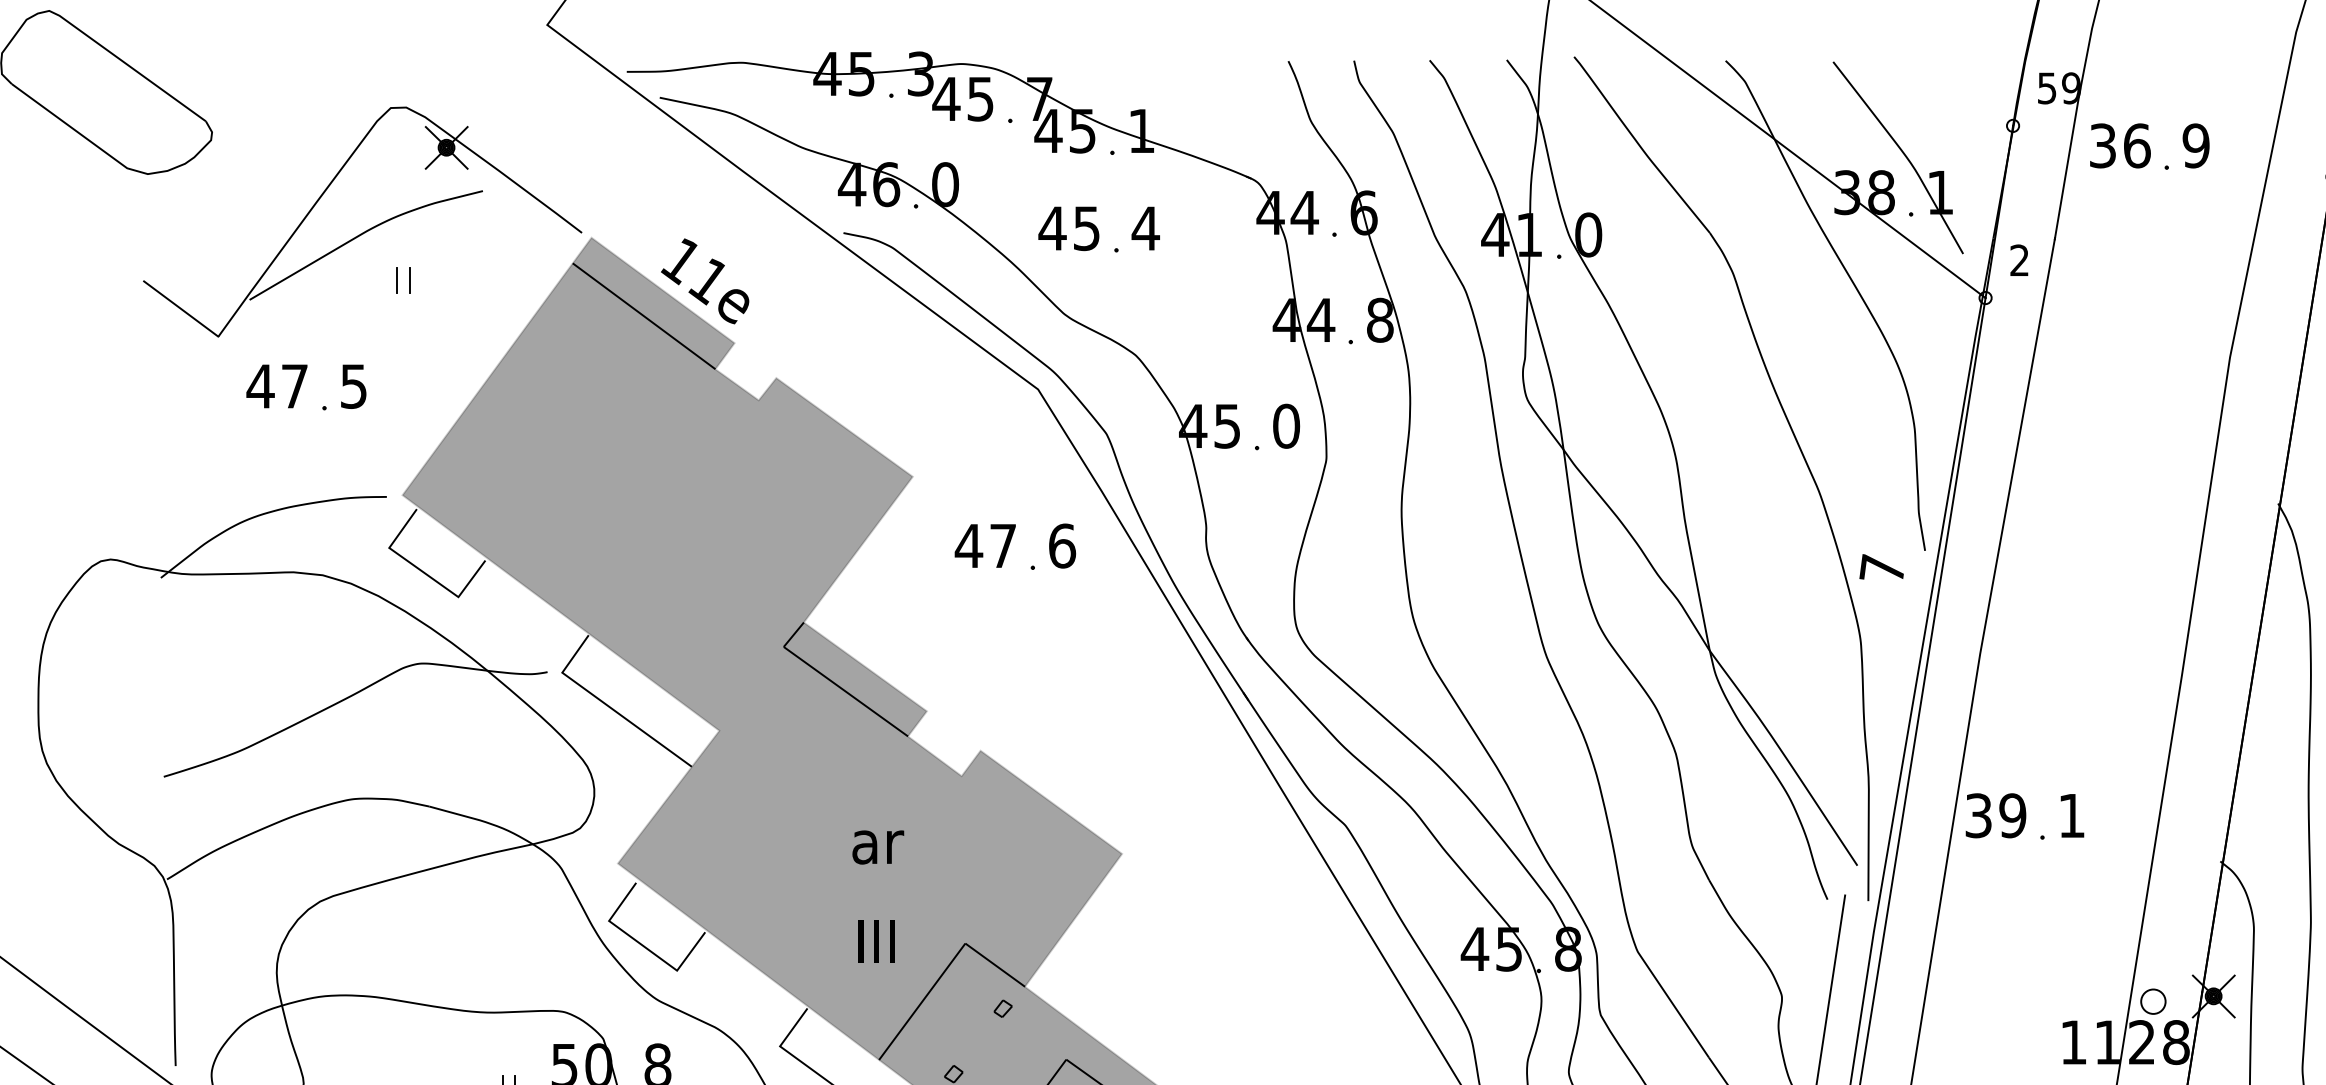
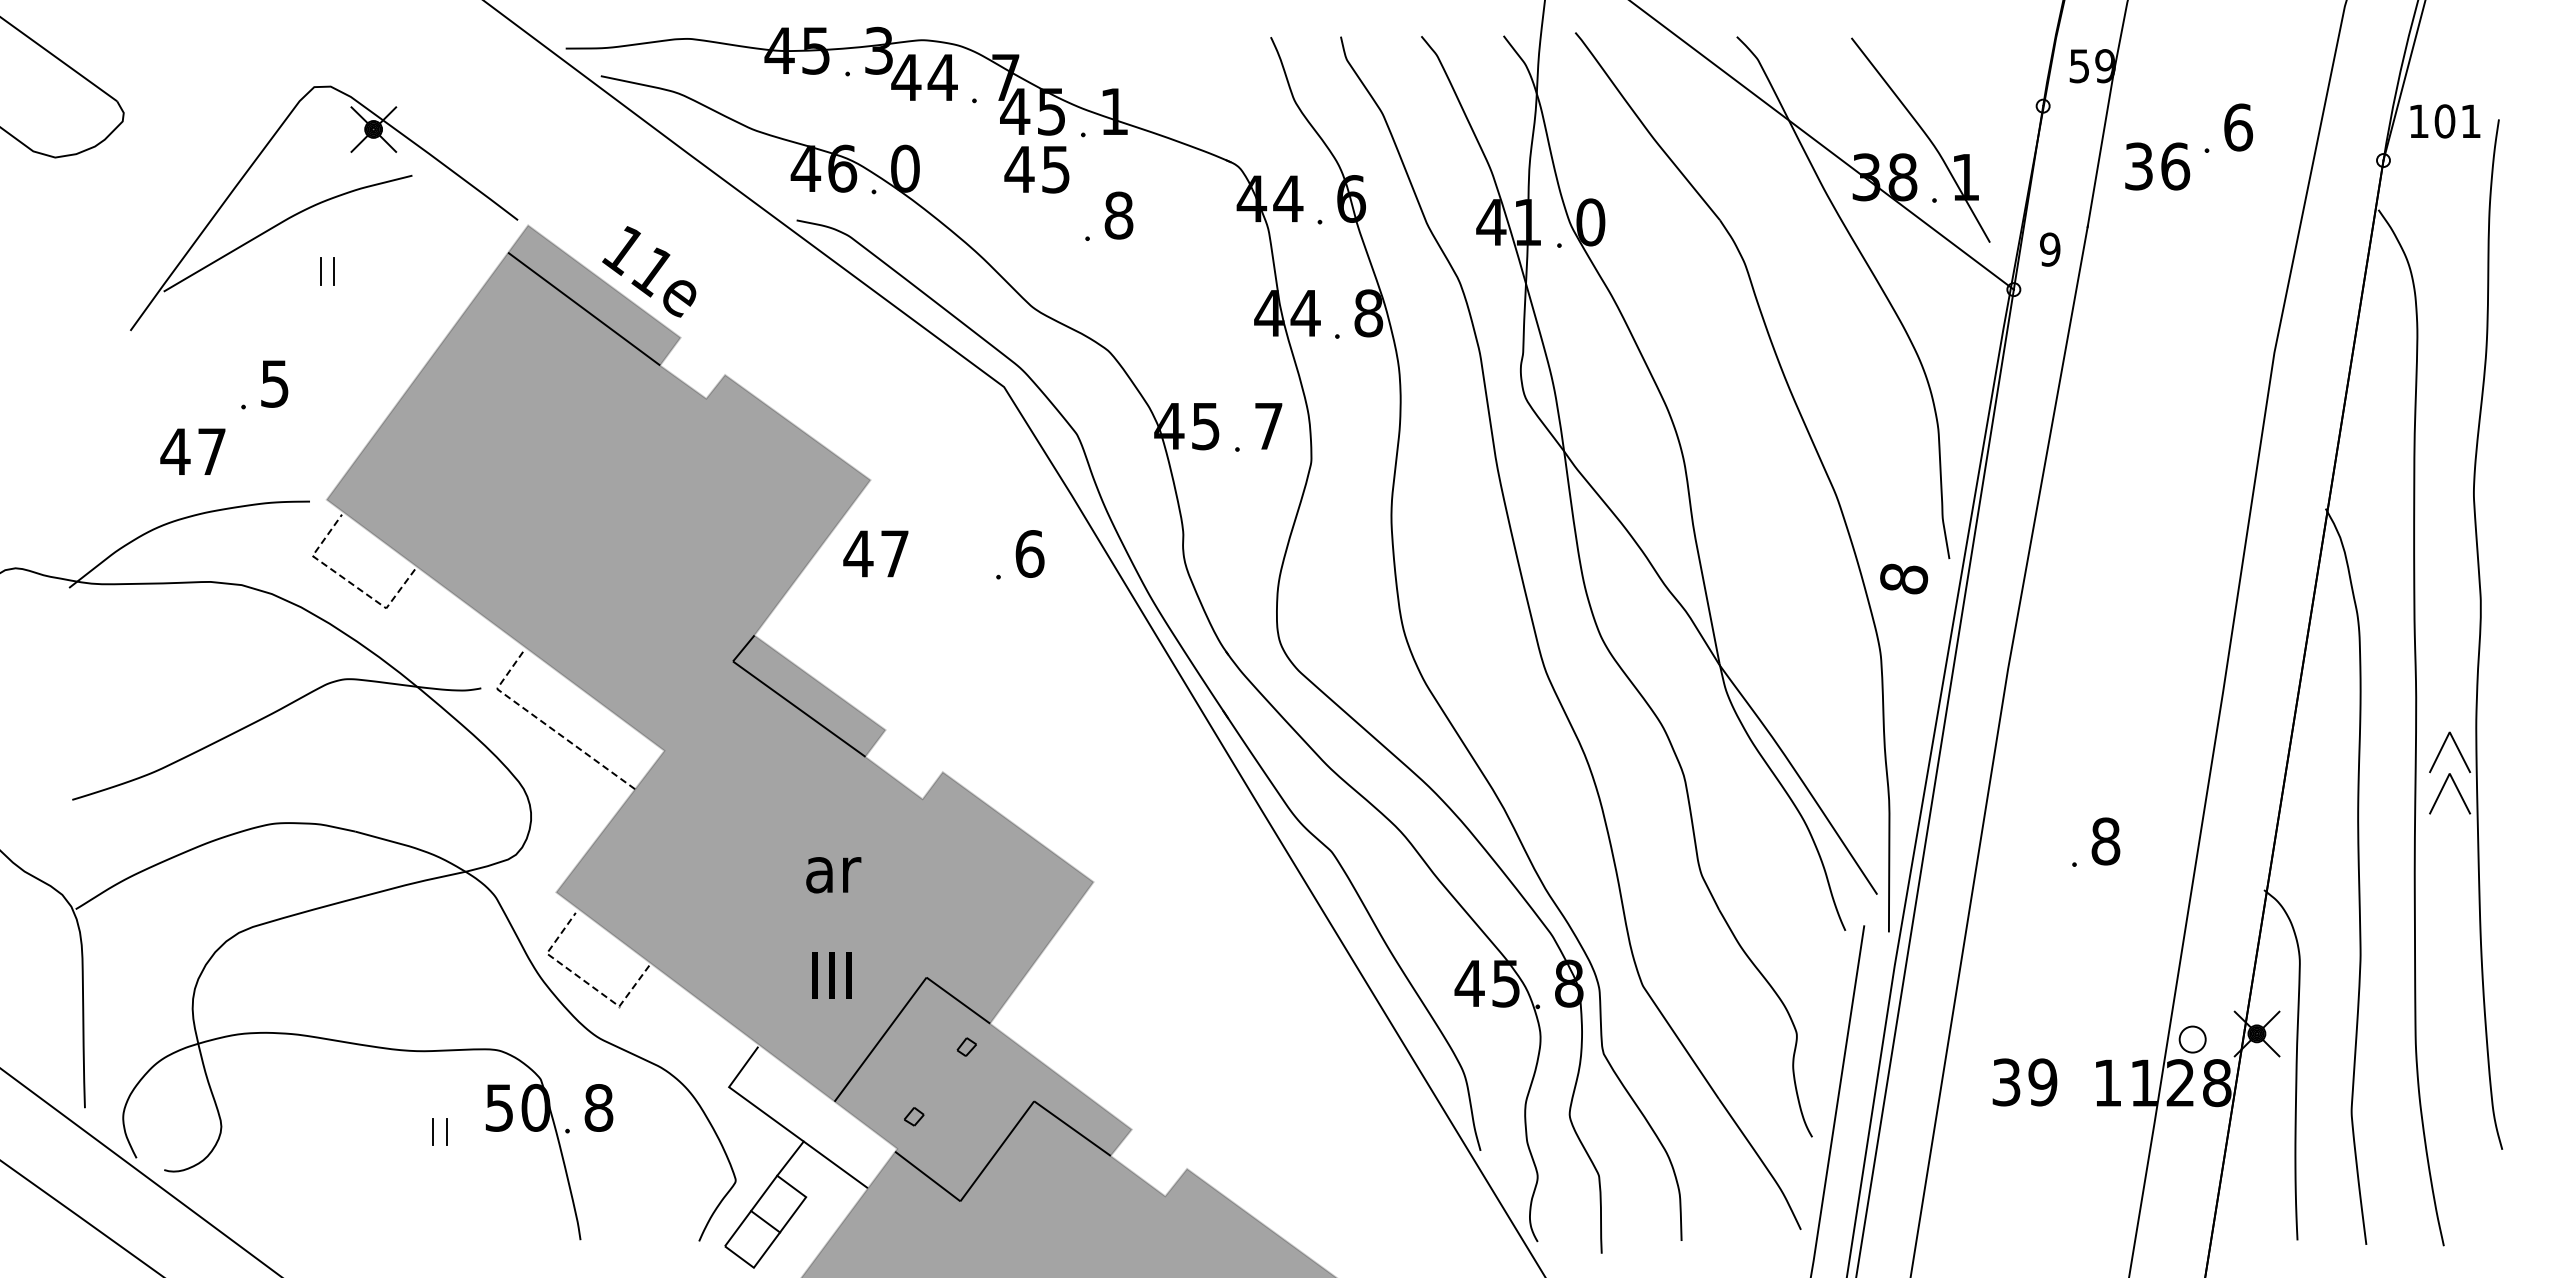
text: (980, 98) -> (942, 77), 45 -> 44
text: (2120, 145) -> (2157, 166), moved
text: (2196, 145) -> (2238, 127), 9 -> 6
text: (1068, 228) -> (1036, 169), moved
text: (1145, 228) -> (1118, 215), 4 -> 8
text: (2019, 260) -> (2050, 249), 2 -> 9
line: (180, 308) -> (90, 300), removed
text: (276, 386) -> (192, 451), moved
text: (1286, 426) -> (1268, 426), 0 -> 7
text: (985, 545) -> (875, 553), moved
text: (1882, 569) -> (1903, 578), 7 -> 8
line: (422, 571) -> (348, 581), solid -> dashed
line: (607, 706) -> (545, 724), solid -> dashed
text: (1995, 815) -> (2024, 1082), moved
text: (2071, 815) -> (2105, 841), 1 -> 8
line: (643, 946) -> (583, 980), solid -> dashed

